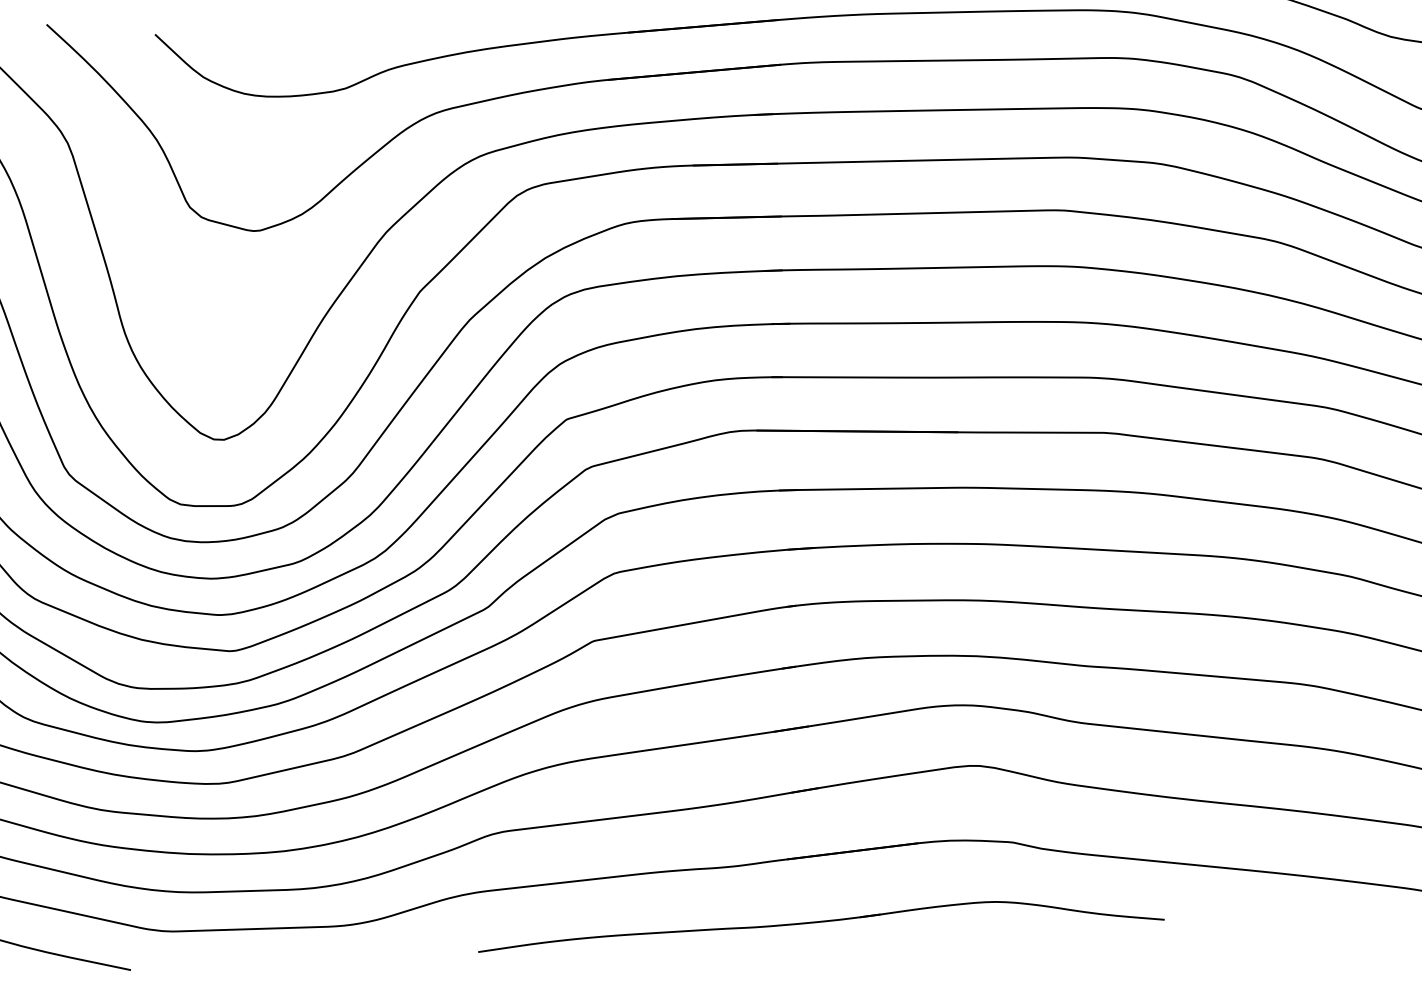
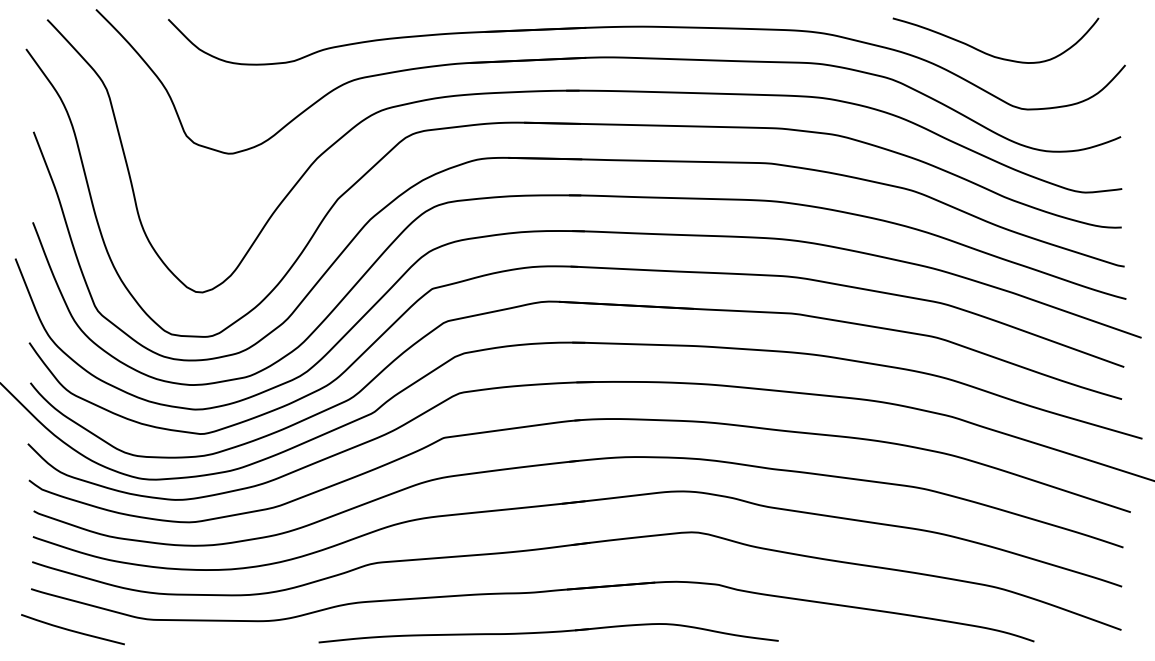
part: (820, 923) -> (548, 633), moved

